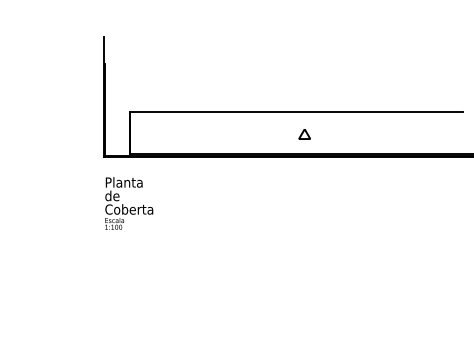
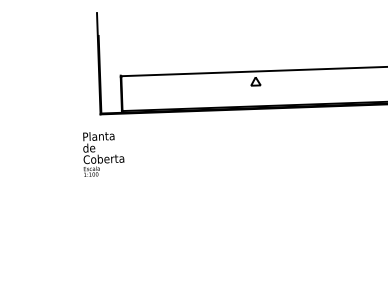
part: (304, 134) -> (255, 81), moved
text: (129, 203) -> (103, 153), moved

